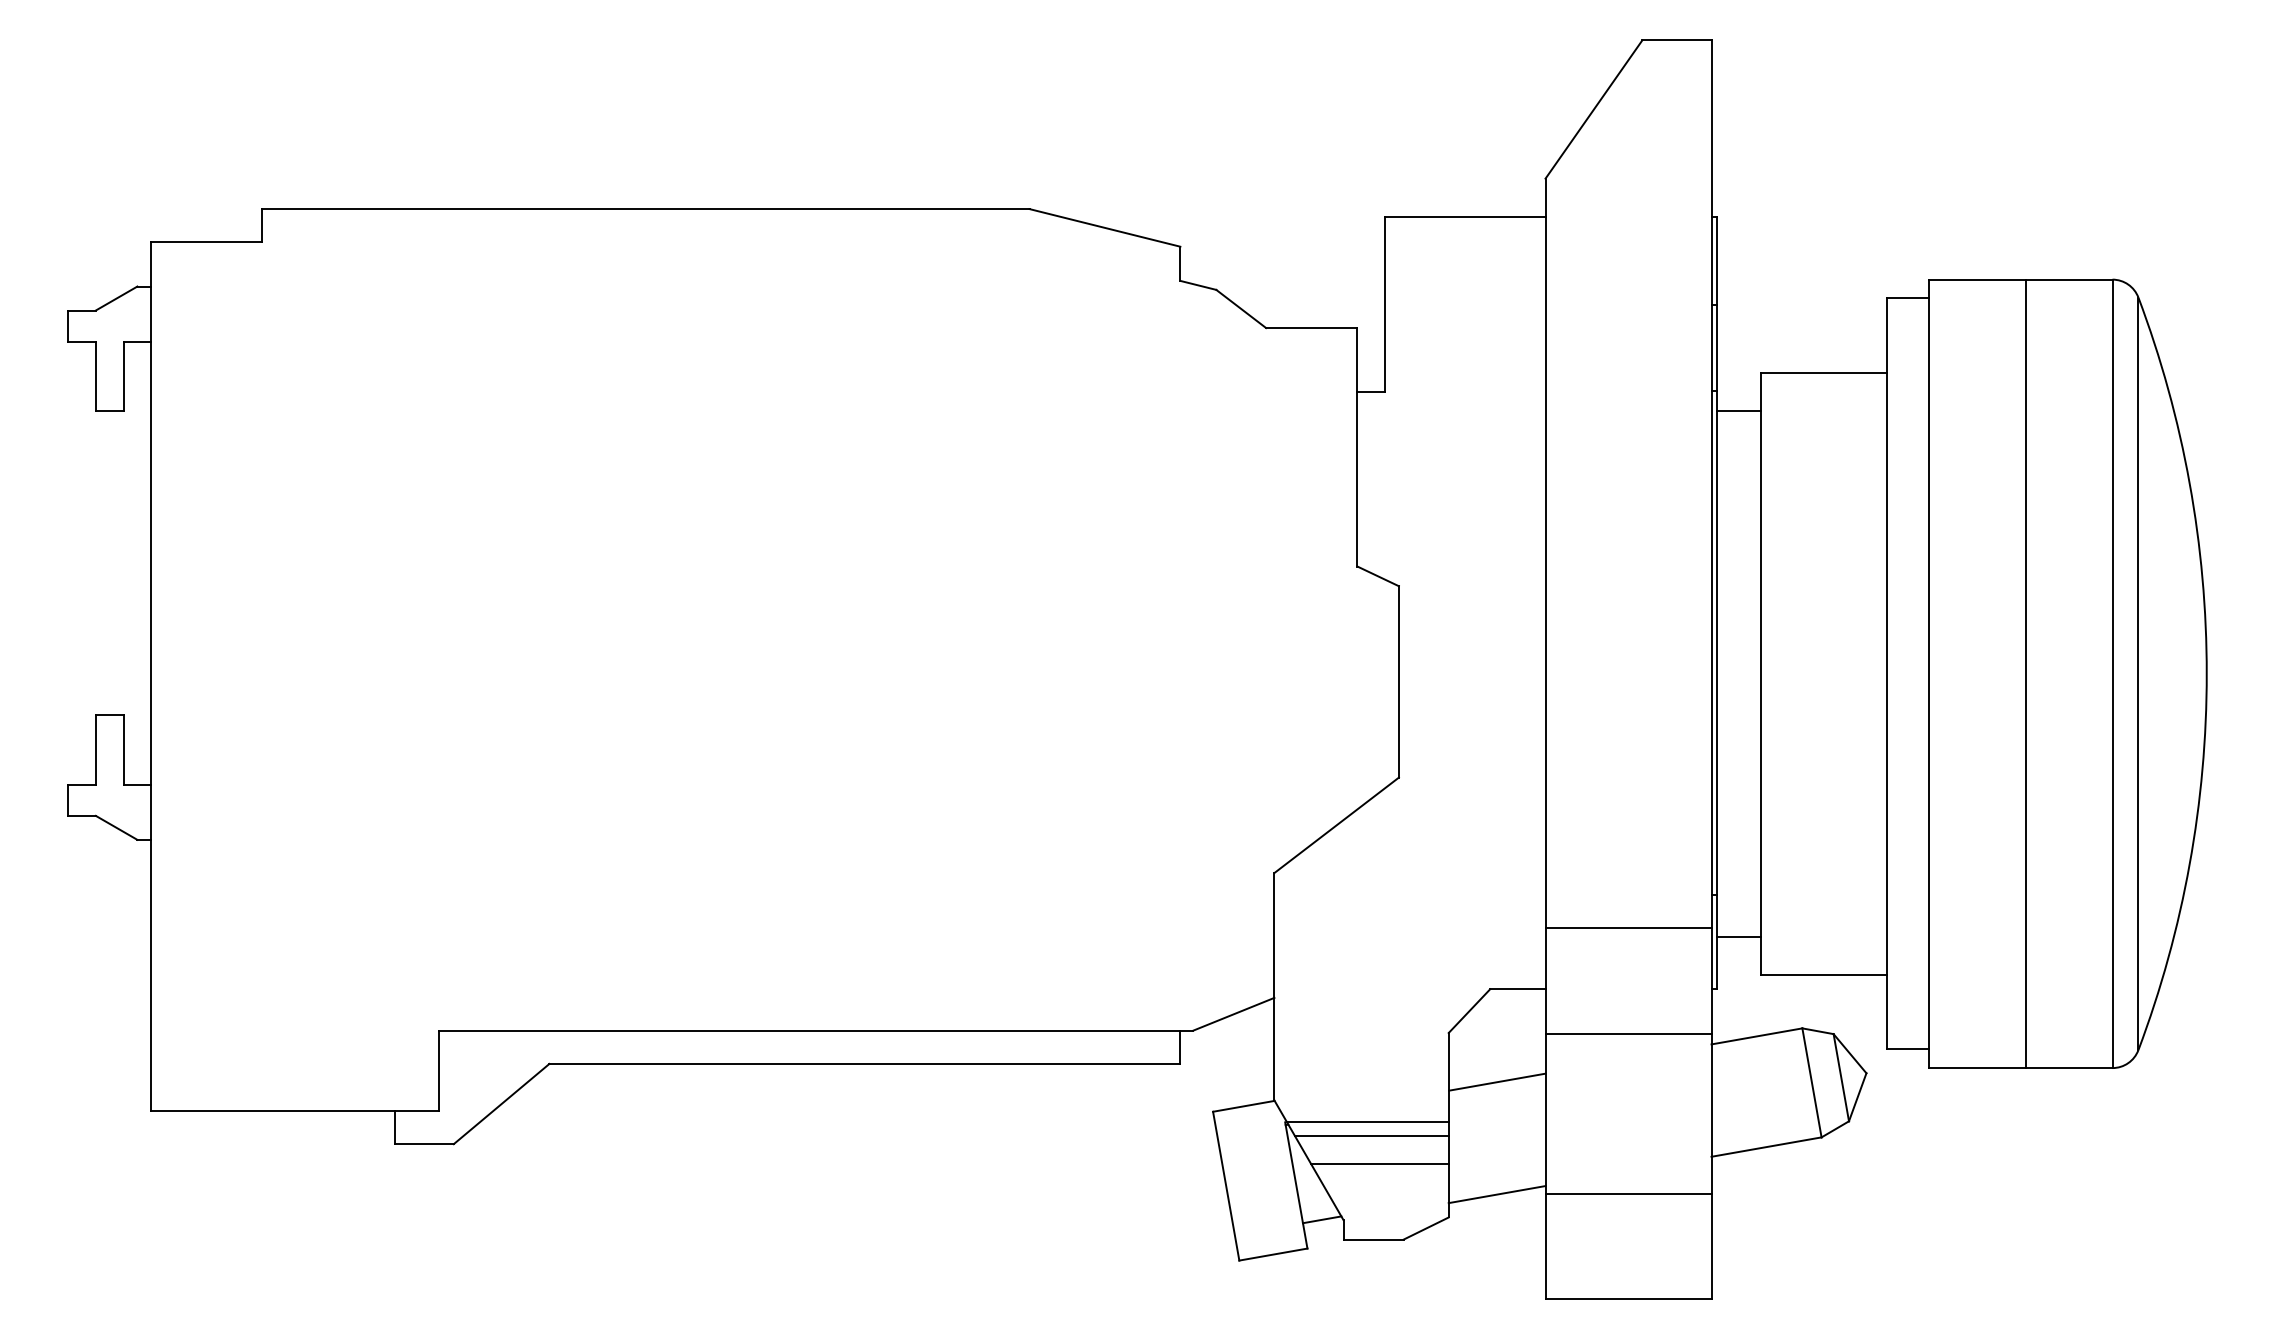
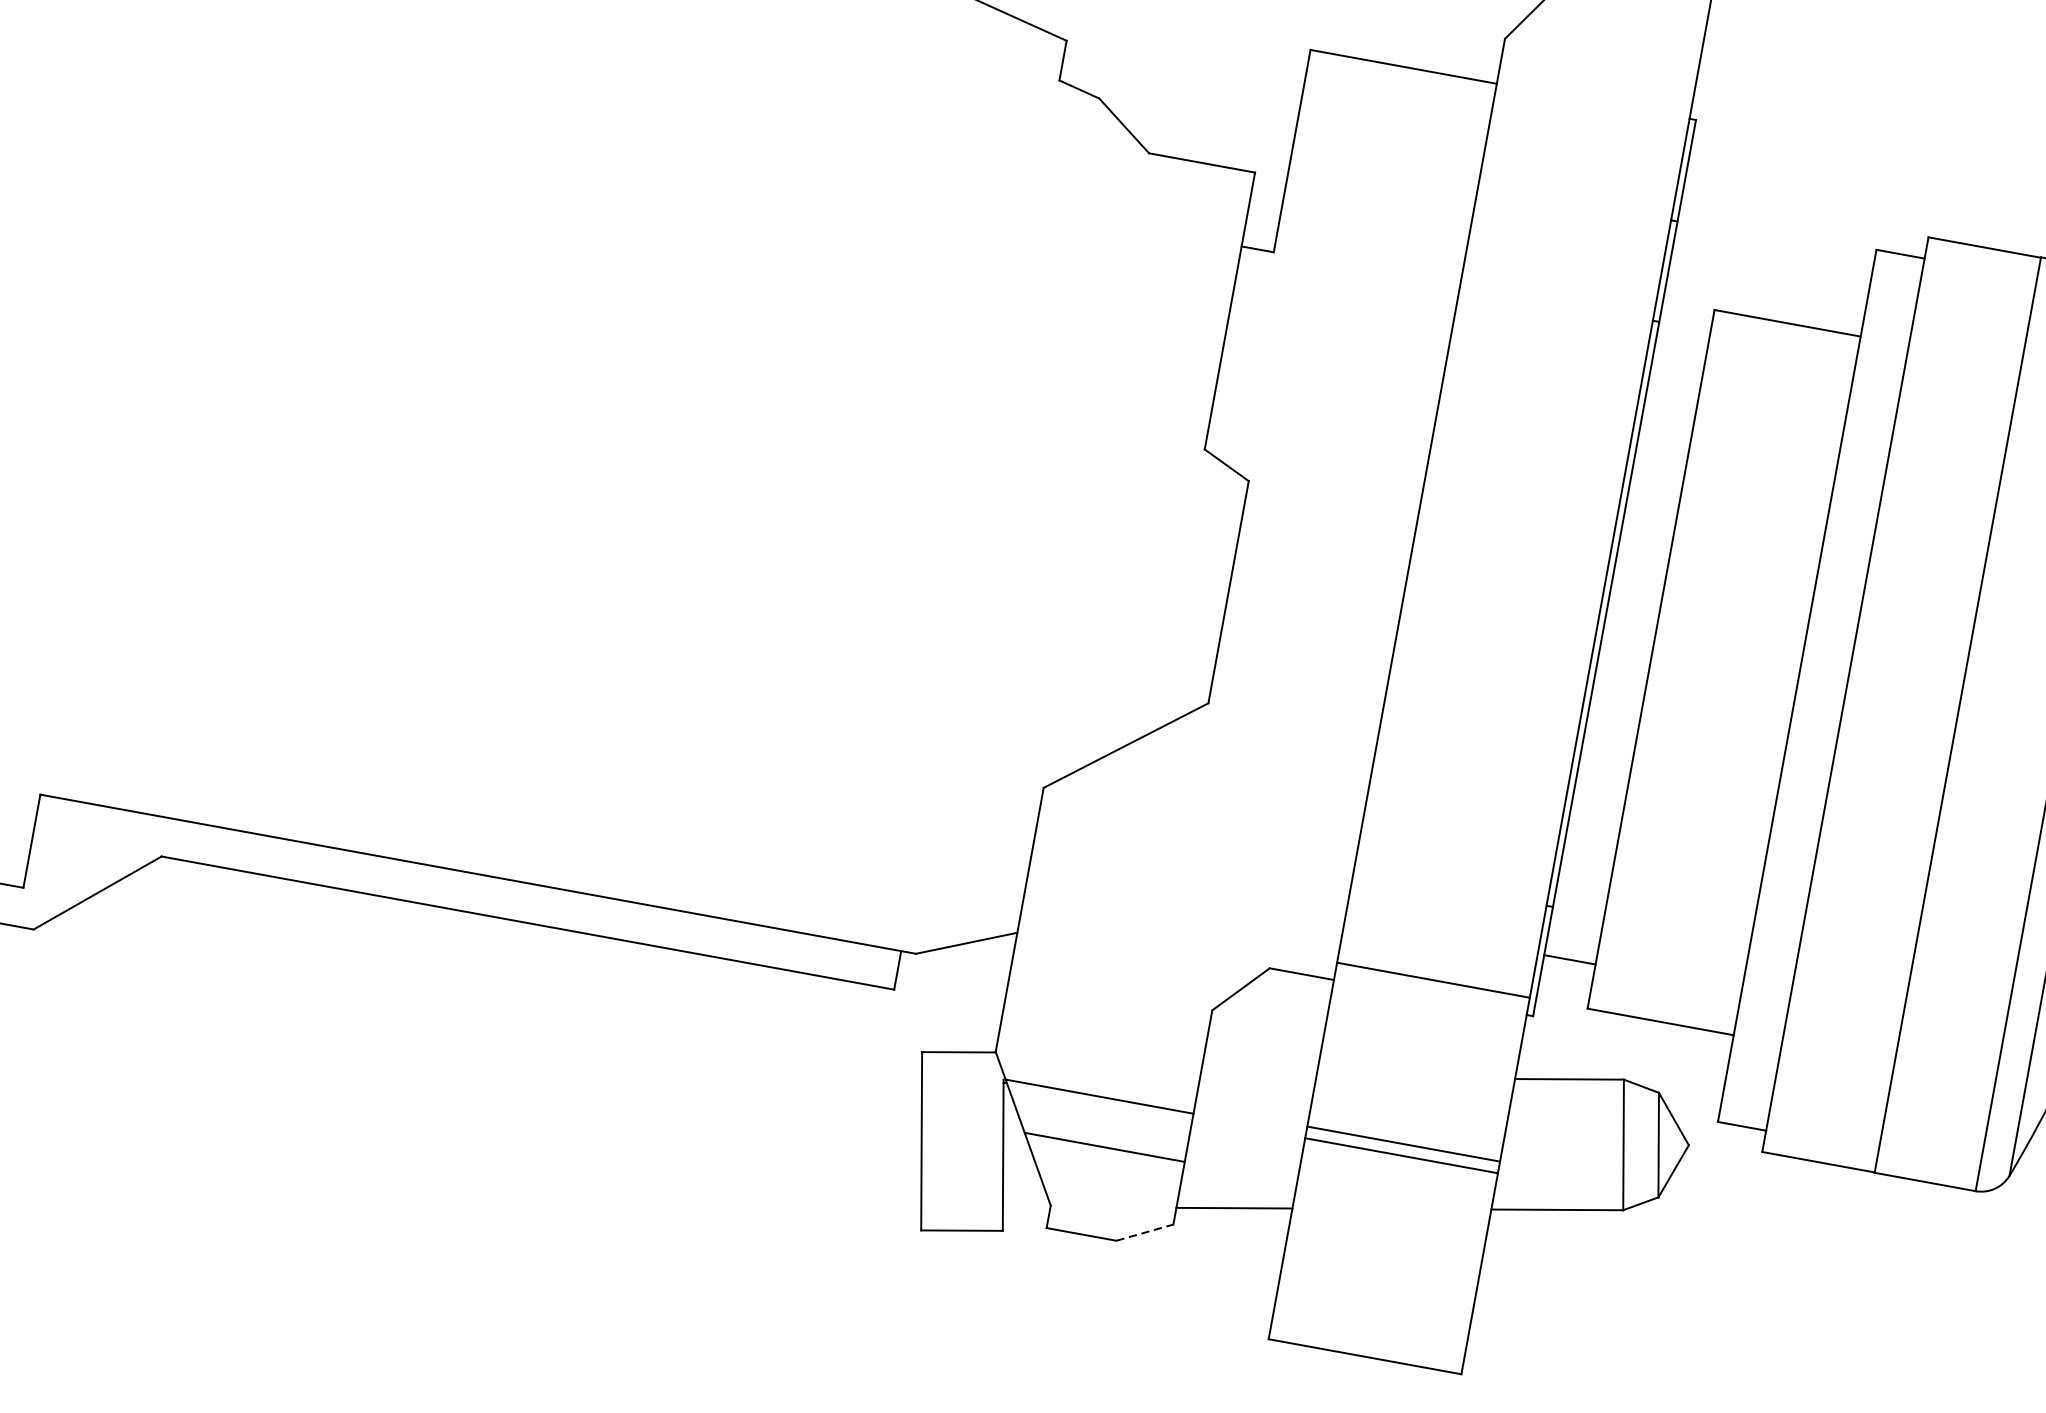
line: (1739, 411) -> (1681, 350), removed
line: (1628, 928) -> (1433, 980), moved
line: (1628, 1033) -> (1403, 1144), moved
line: (1497, 1081) -> (1258, 1076), removed
line: (1371, 1135) -> (1101, 1113), removed
line: (1628, 1193) -> (1401, 1155), moved
line: (1321, 1219) -> (1025, 1200), removed
line: (1426, 1228) -> (1145, 1232), solid -> dashed

